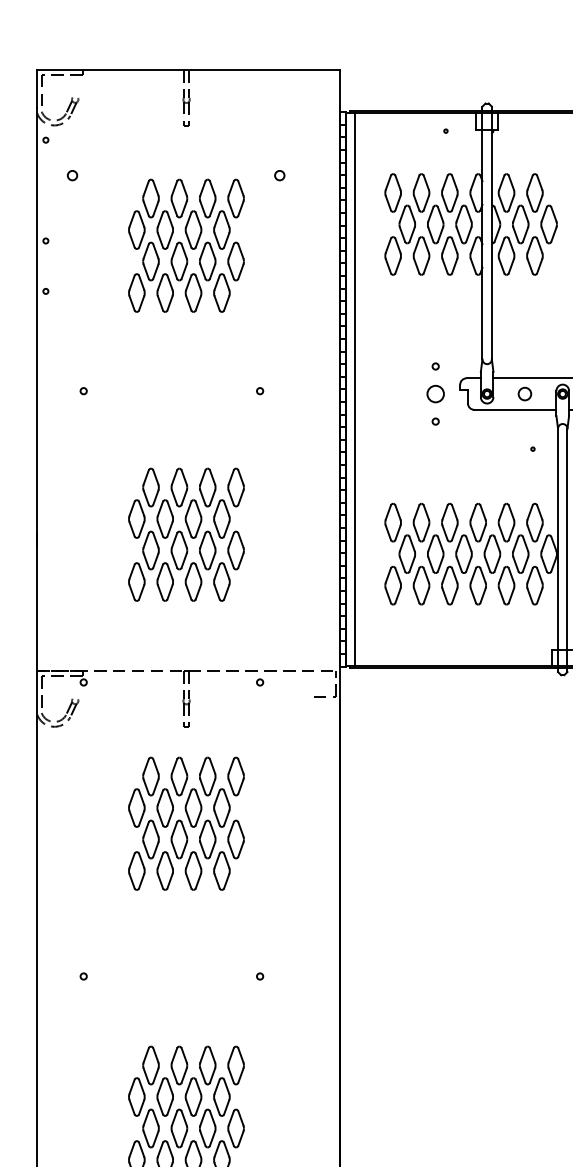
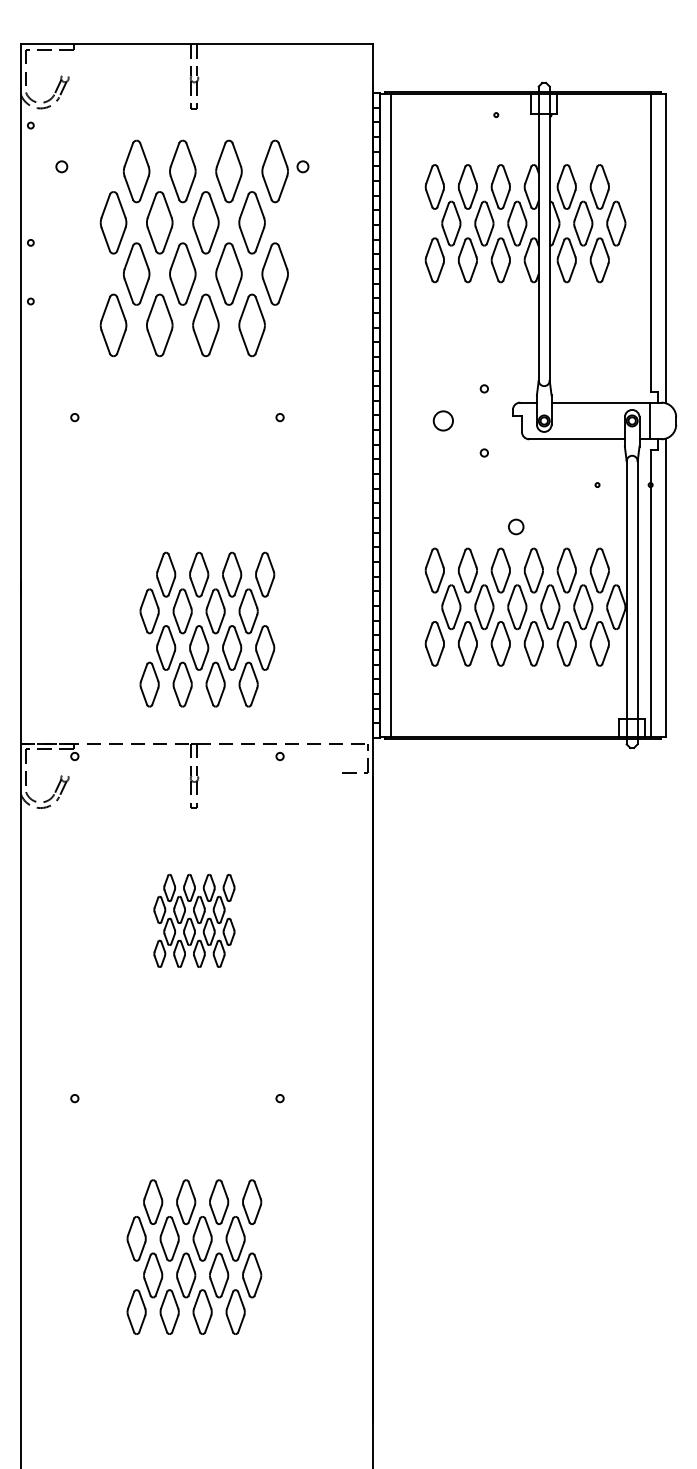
part: (186, 245) -> (194, 248), size x1.4
circle: (434, 393) -> (442, 420), moved
circle: (525, 393) -> (516, 526), moved
part: (186, 534) -> (207, 629), moved
part: (186, 823) -> (194, 920), size x0.6

